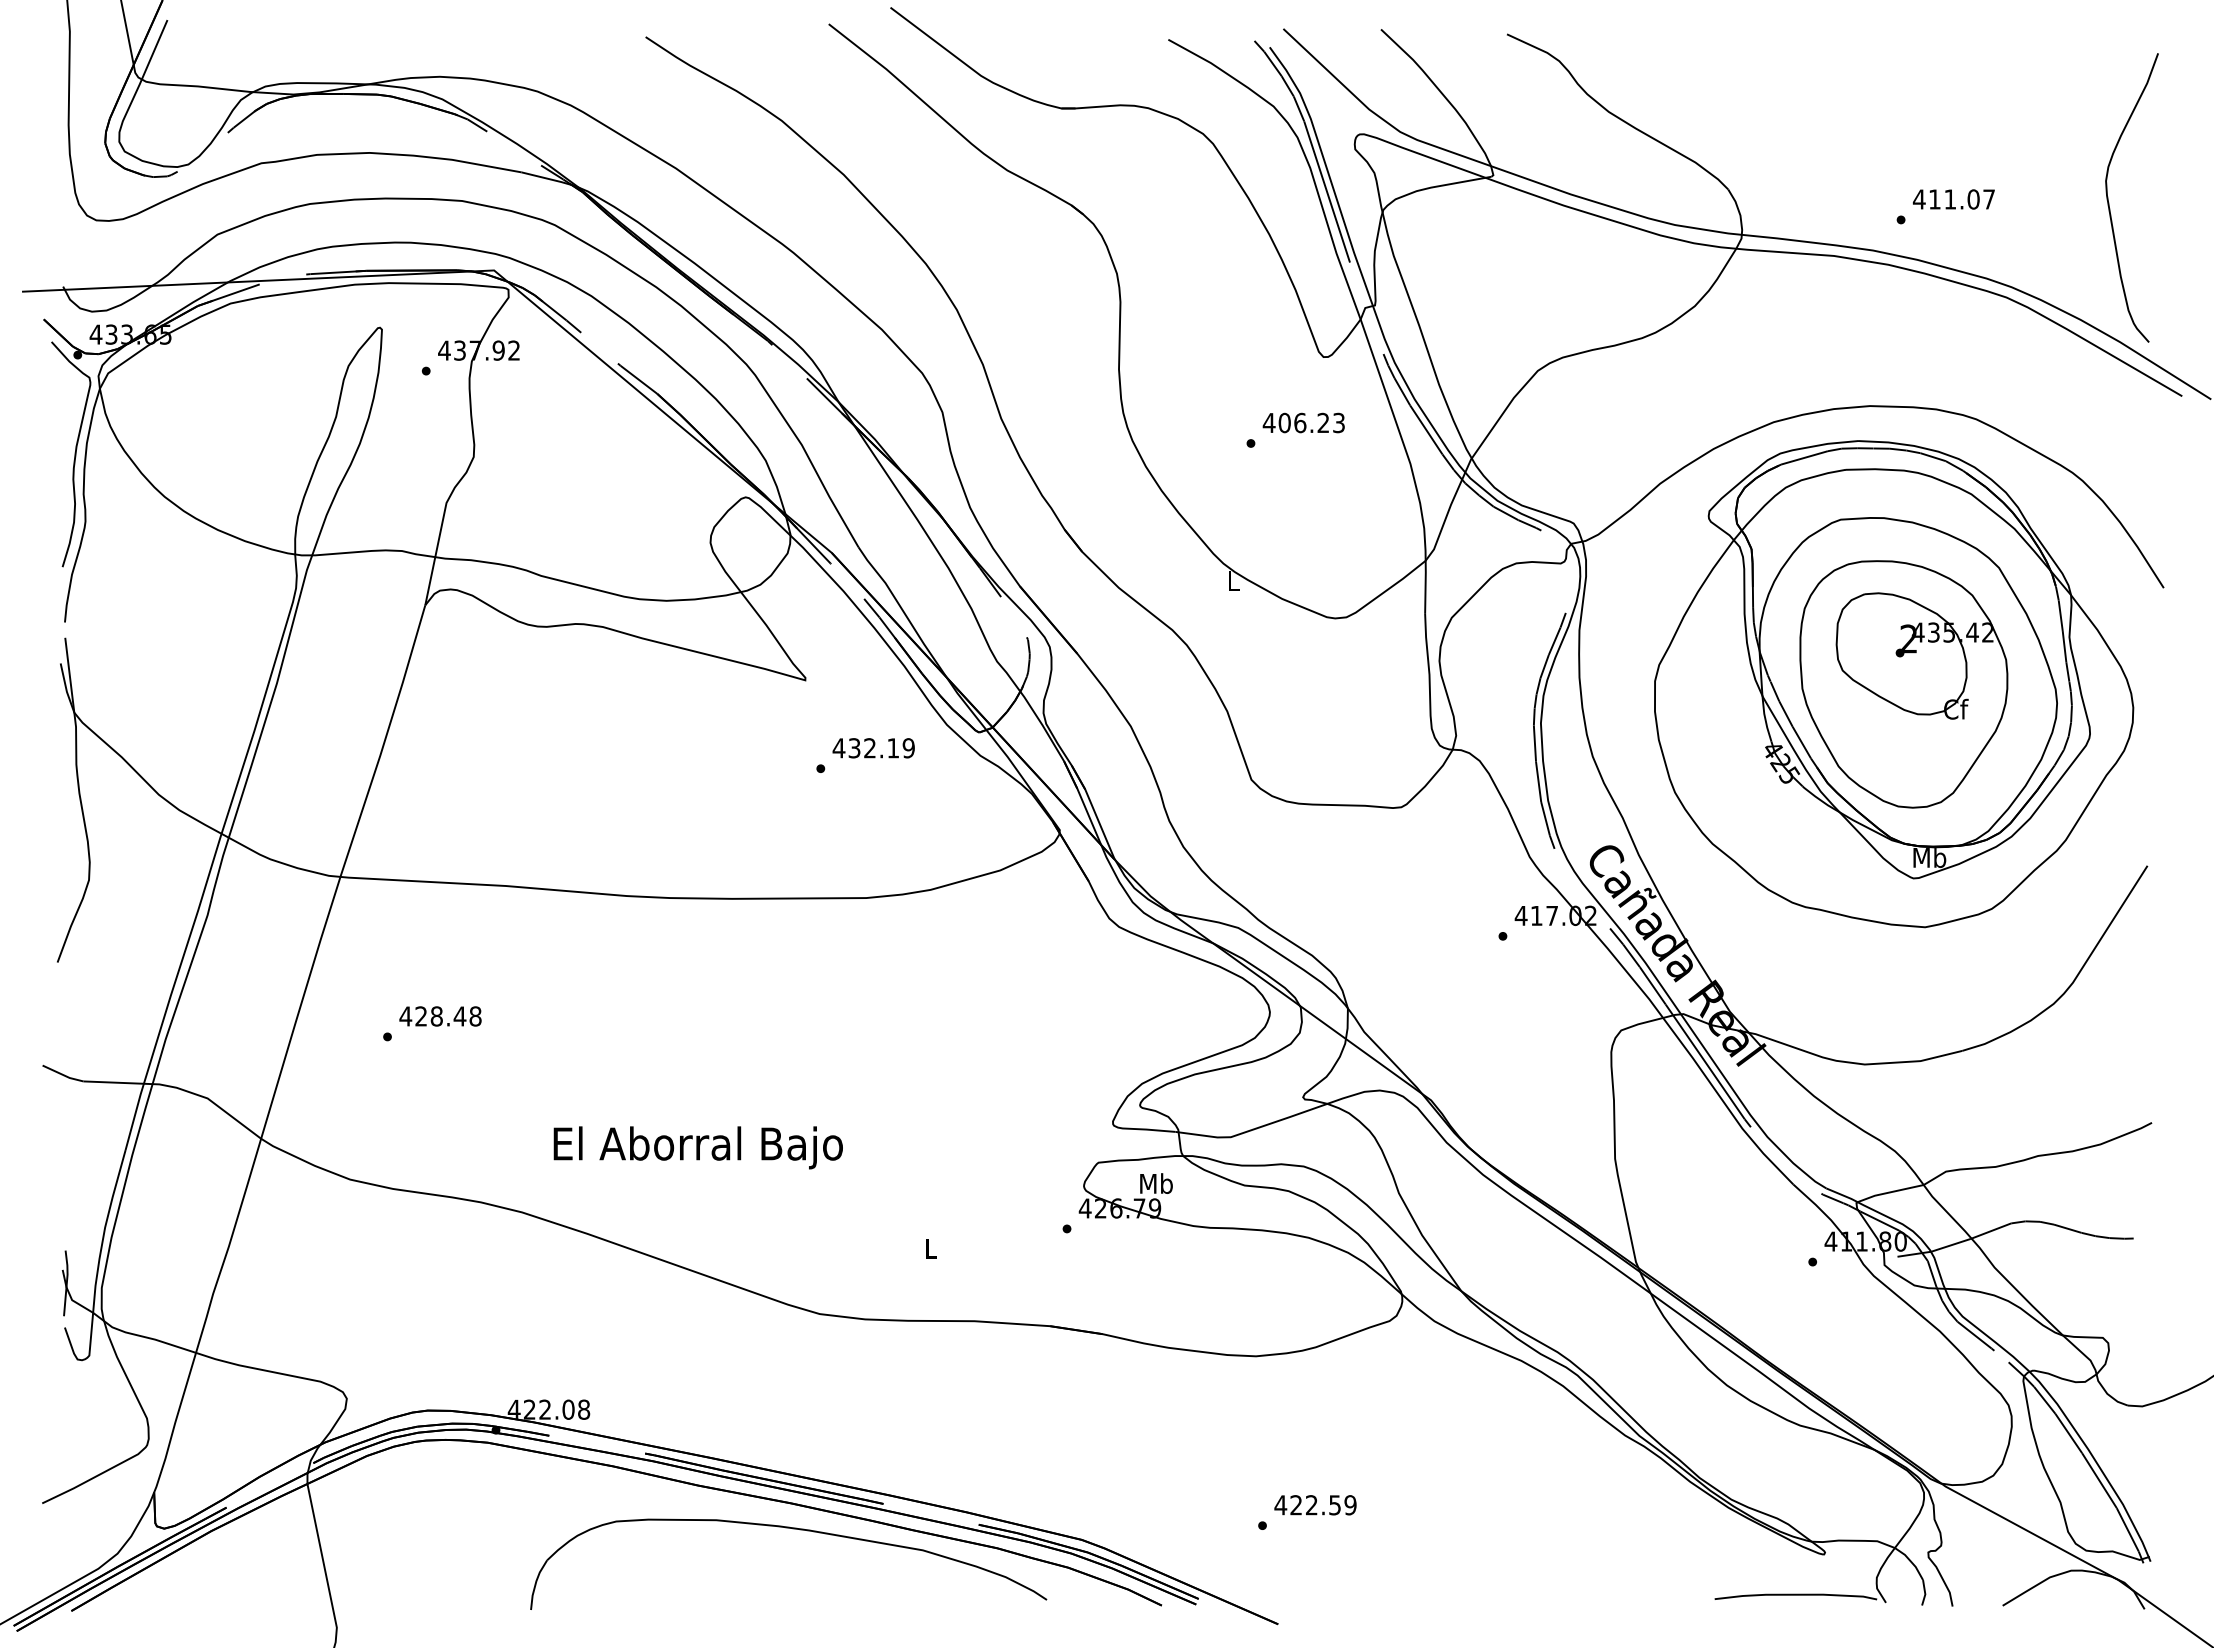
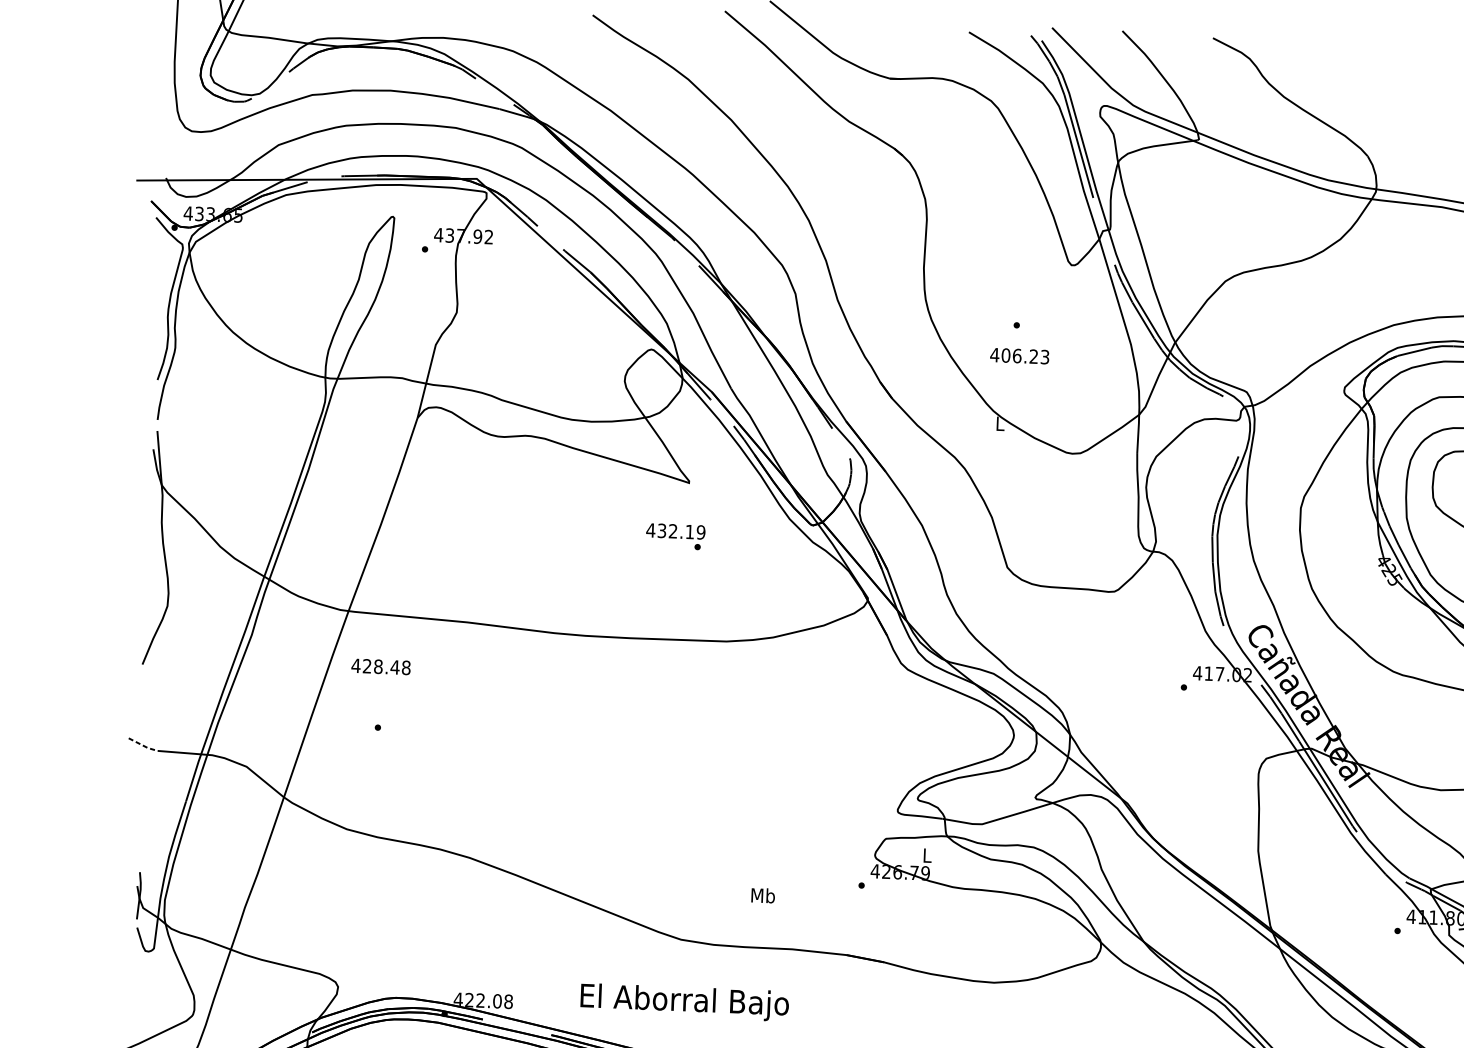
text: (1303, 422) -> (1019, 355), moved
text: (873, 748) -> (675, 531), moved
text: (440, 1016) -> (381, 666), moved
line: (63, 1075) -> (143, 746), solid -> dashed
text: (697, 1147) -> (684, 1002), moved
text: (1156, 1183) -> (927, 855), Mb -> L
text: (930, 1248) -> (762, 895), L -> Mb

